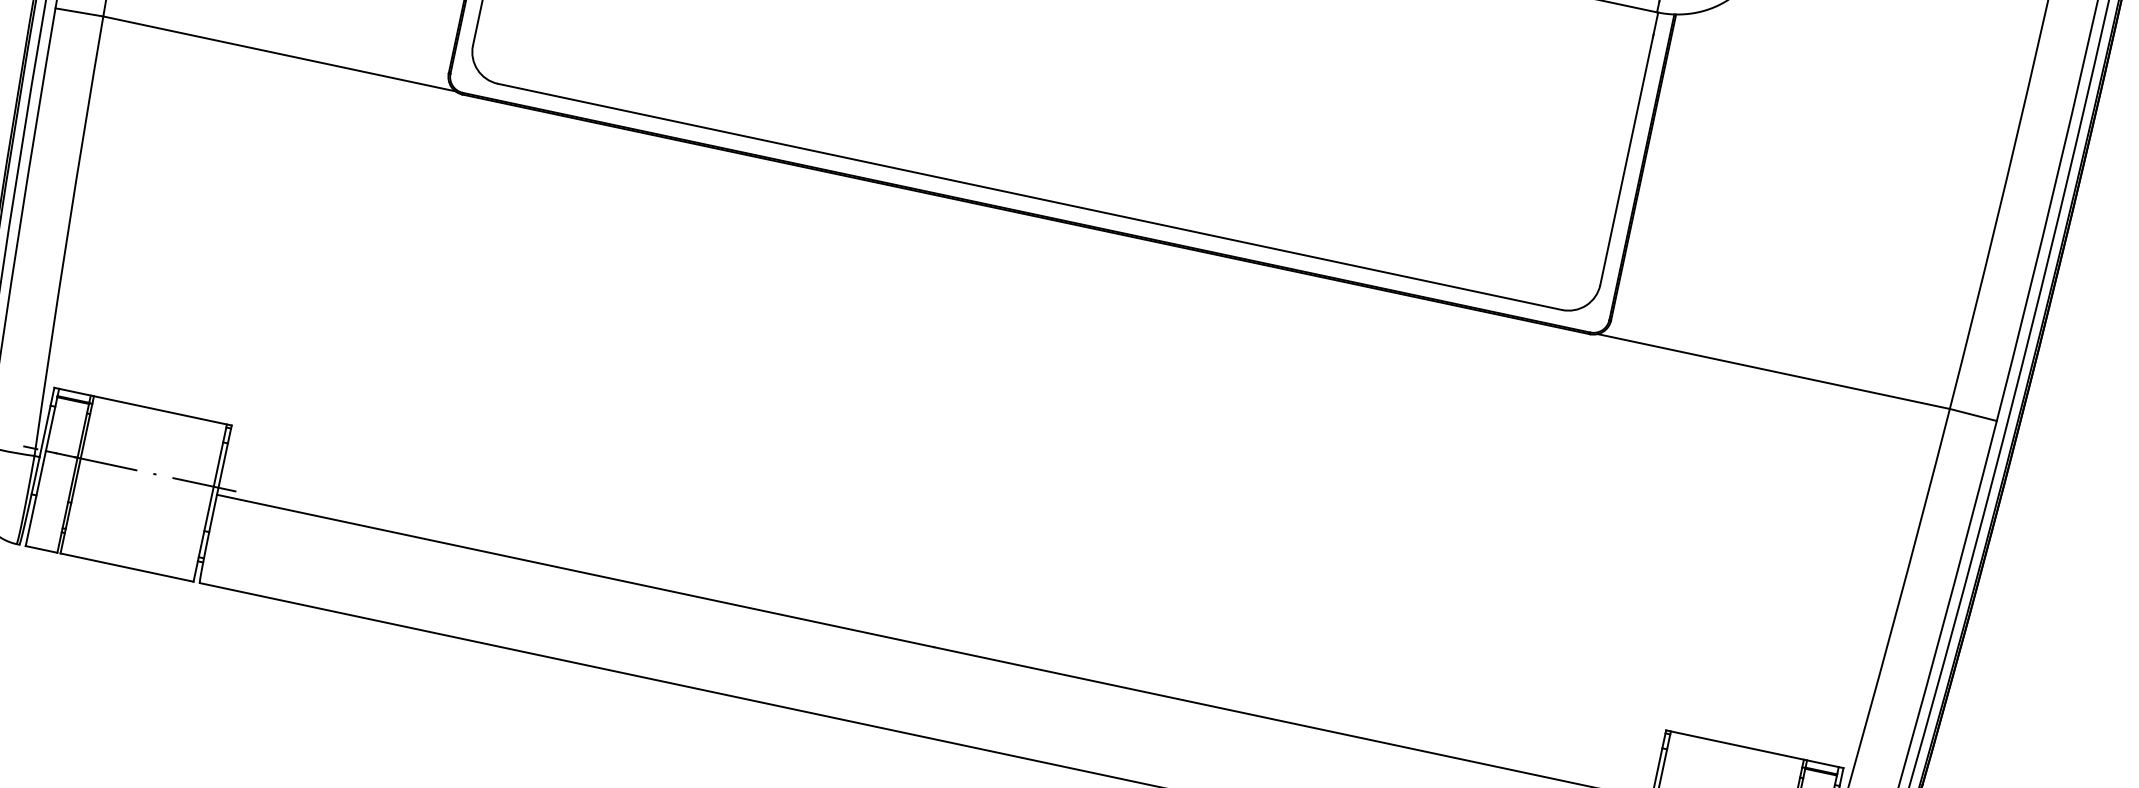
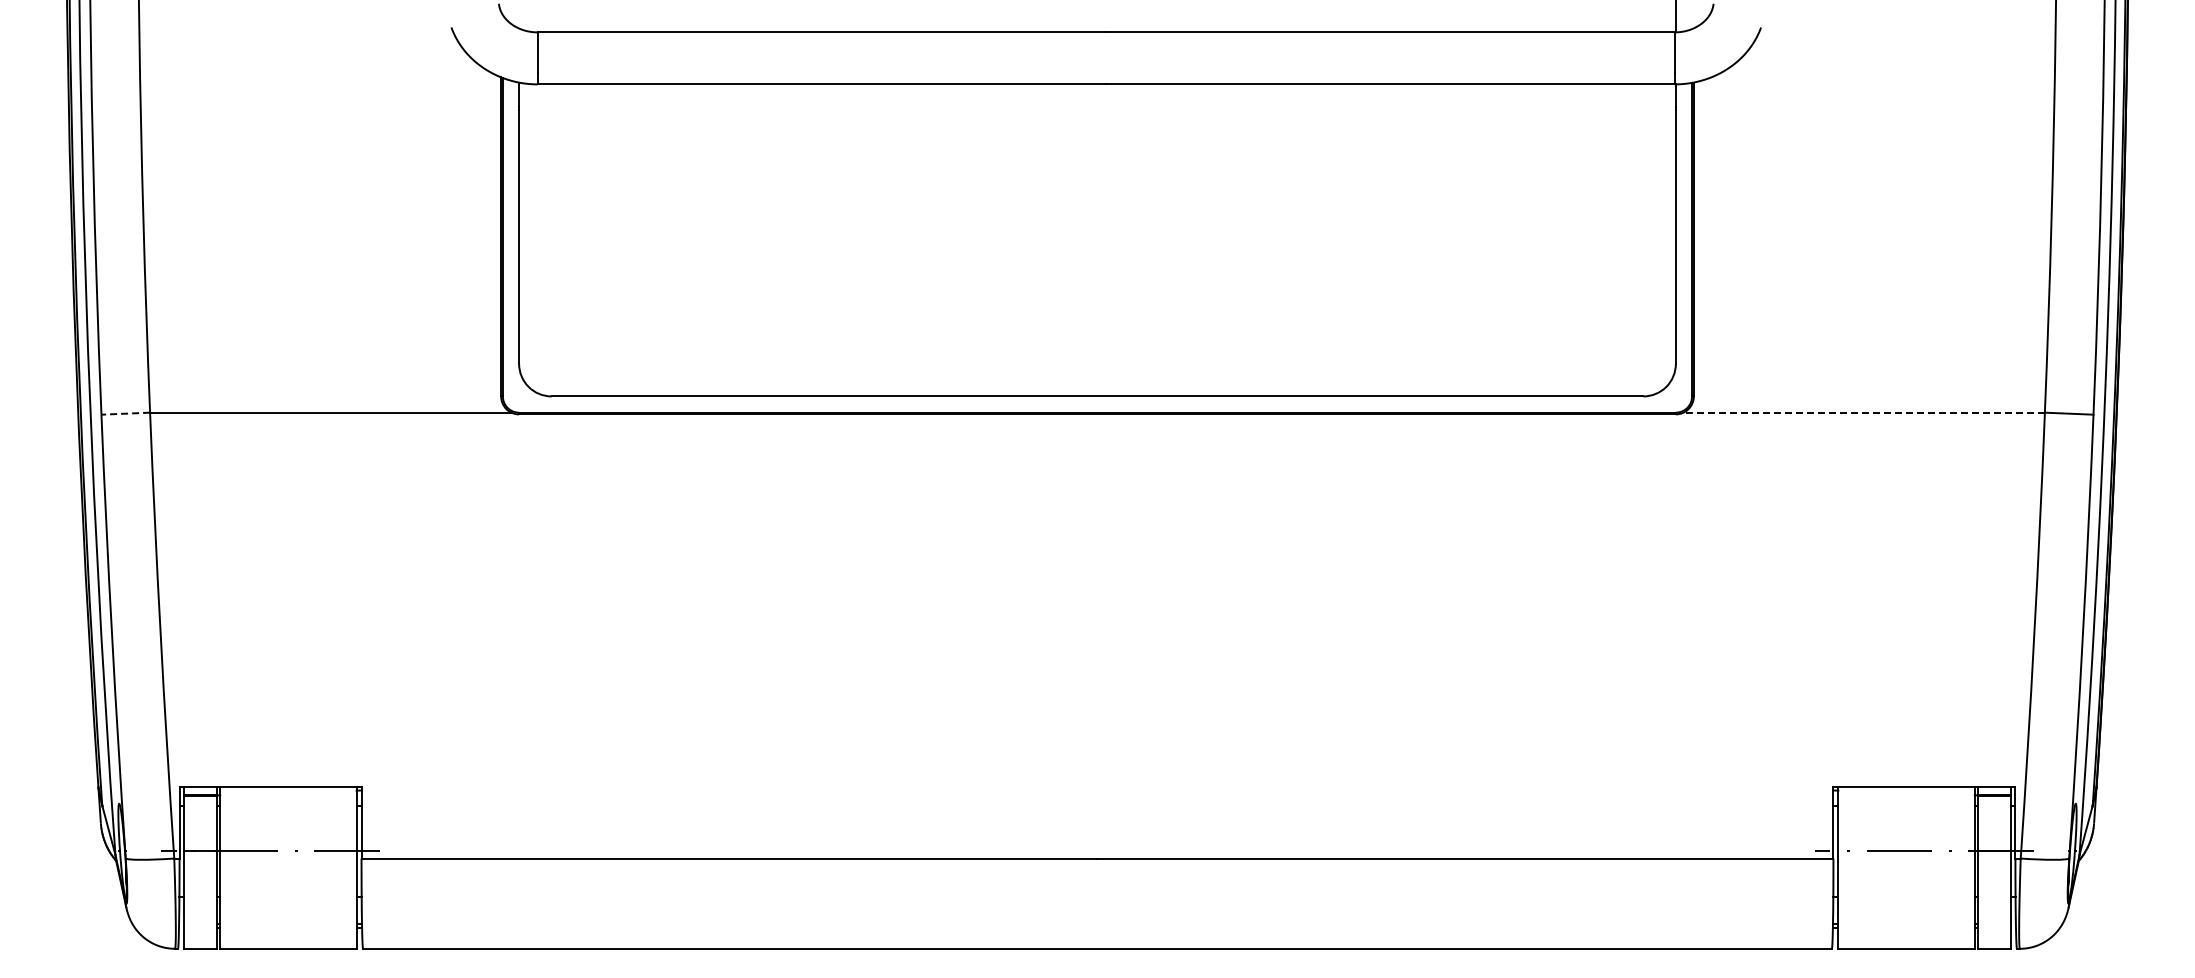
line: (79, 12) -> (125, 413), solid -> dashed
line: (1774, 371) -> (1864, 412), solid -> dashed

